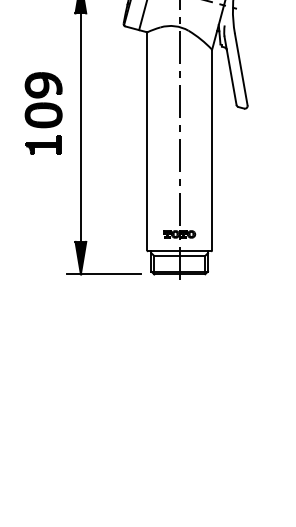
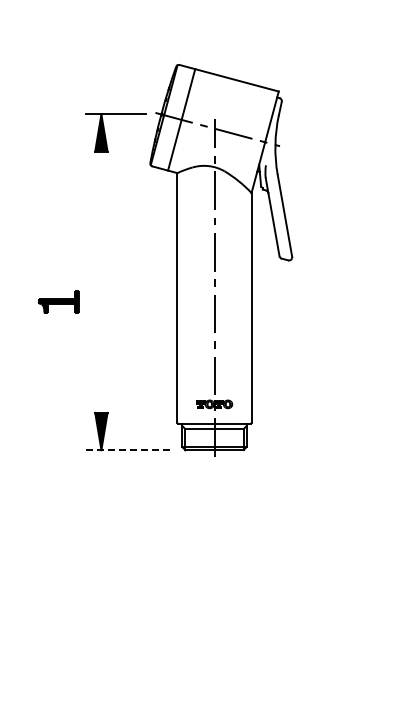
part: (43, 99) -> (58, 250), removed
line: (80, 127) -> (101, 281), removed
line: (103, 273) -> (127, 449), solid -> dashed

